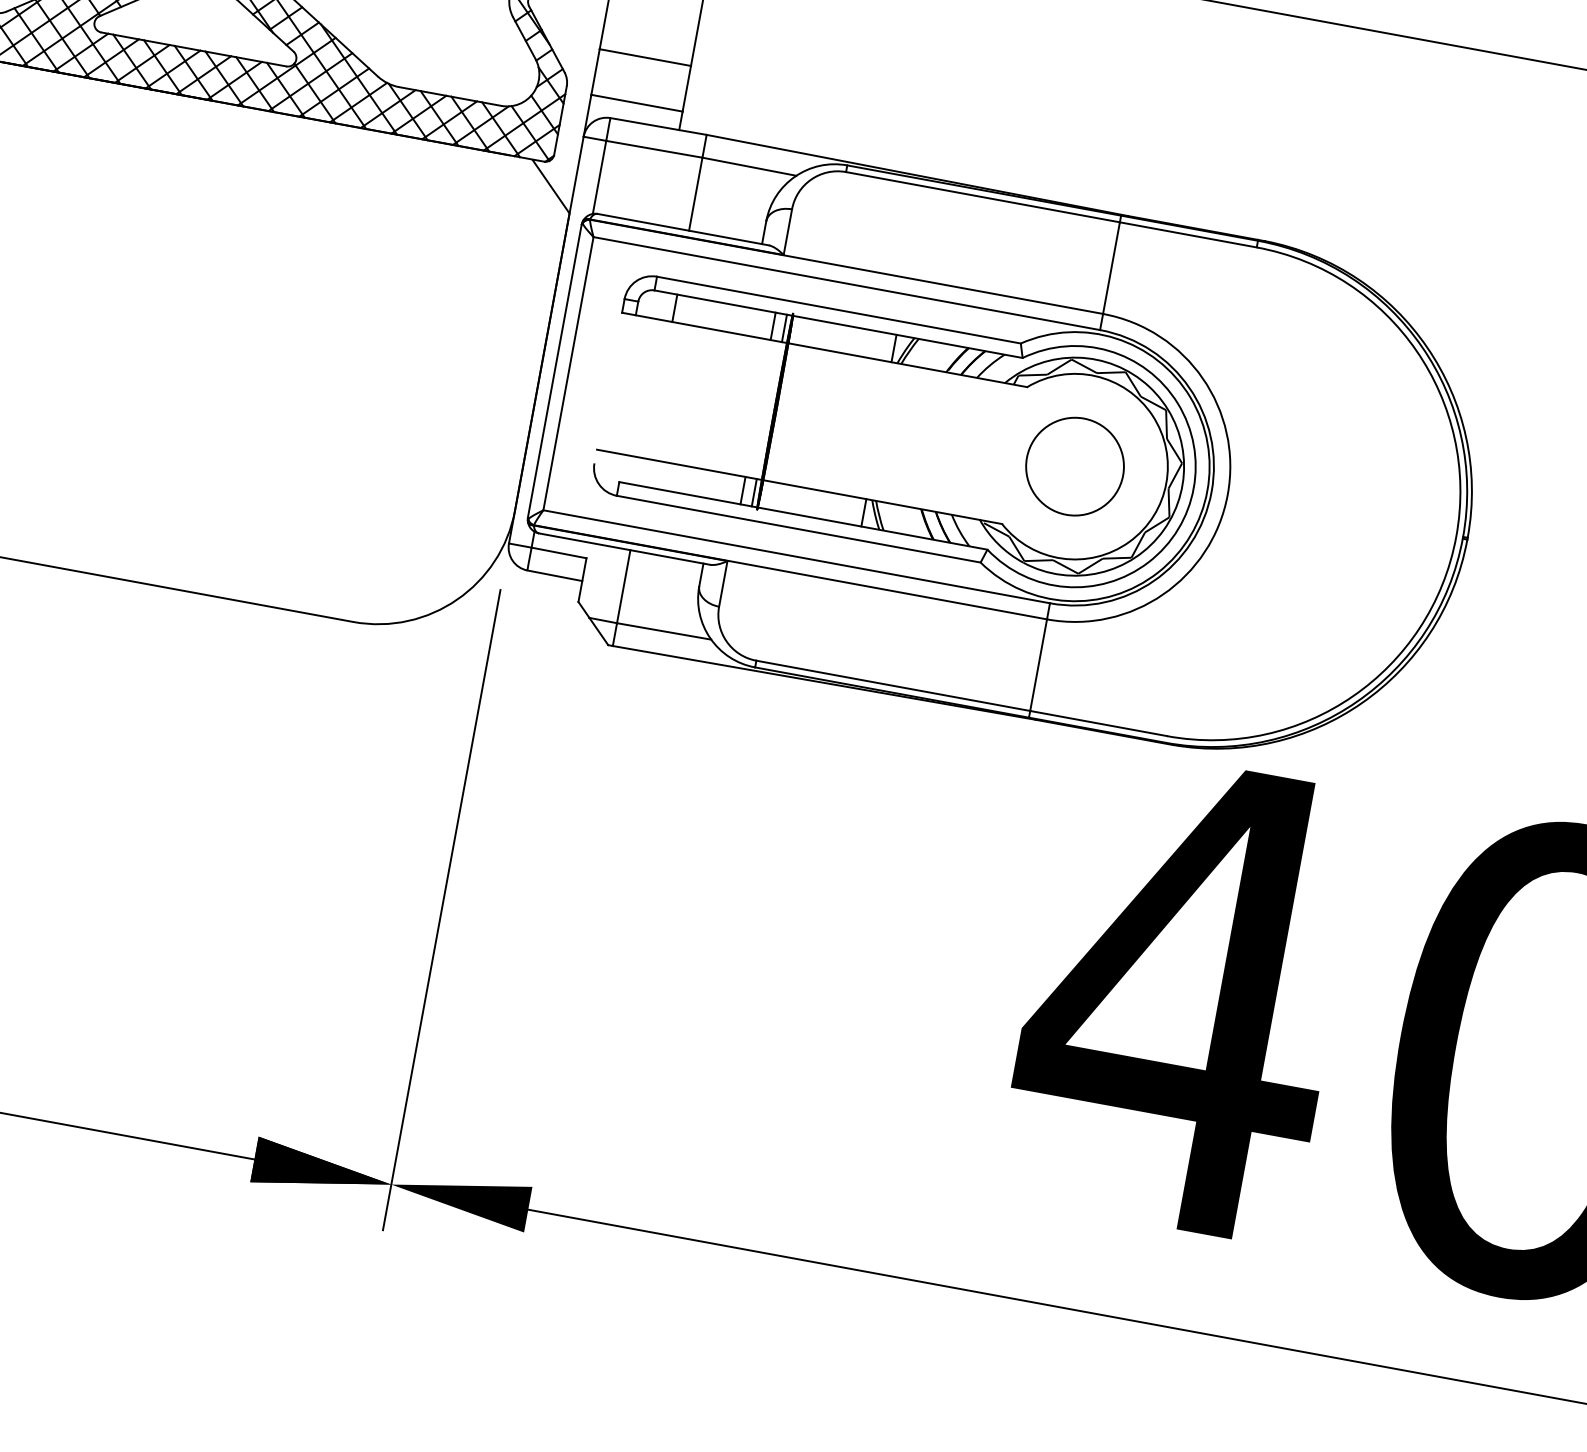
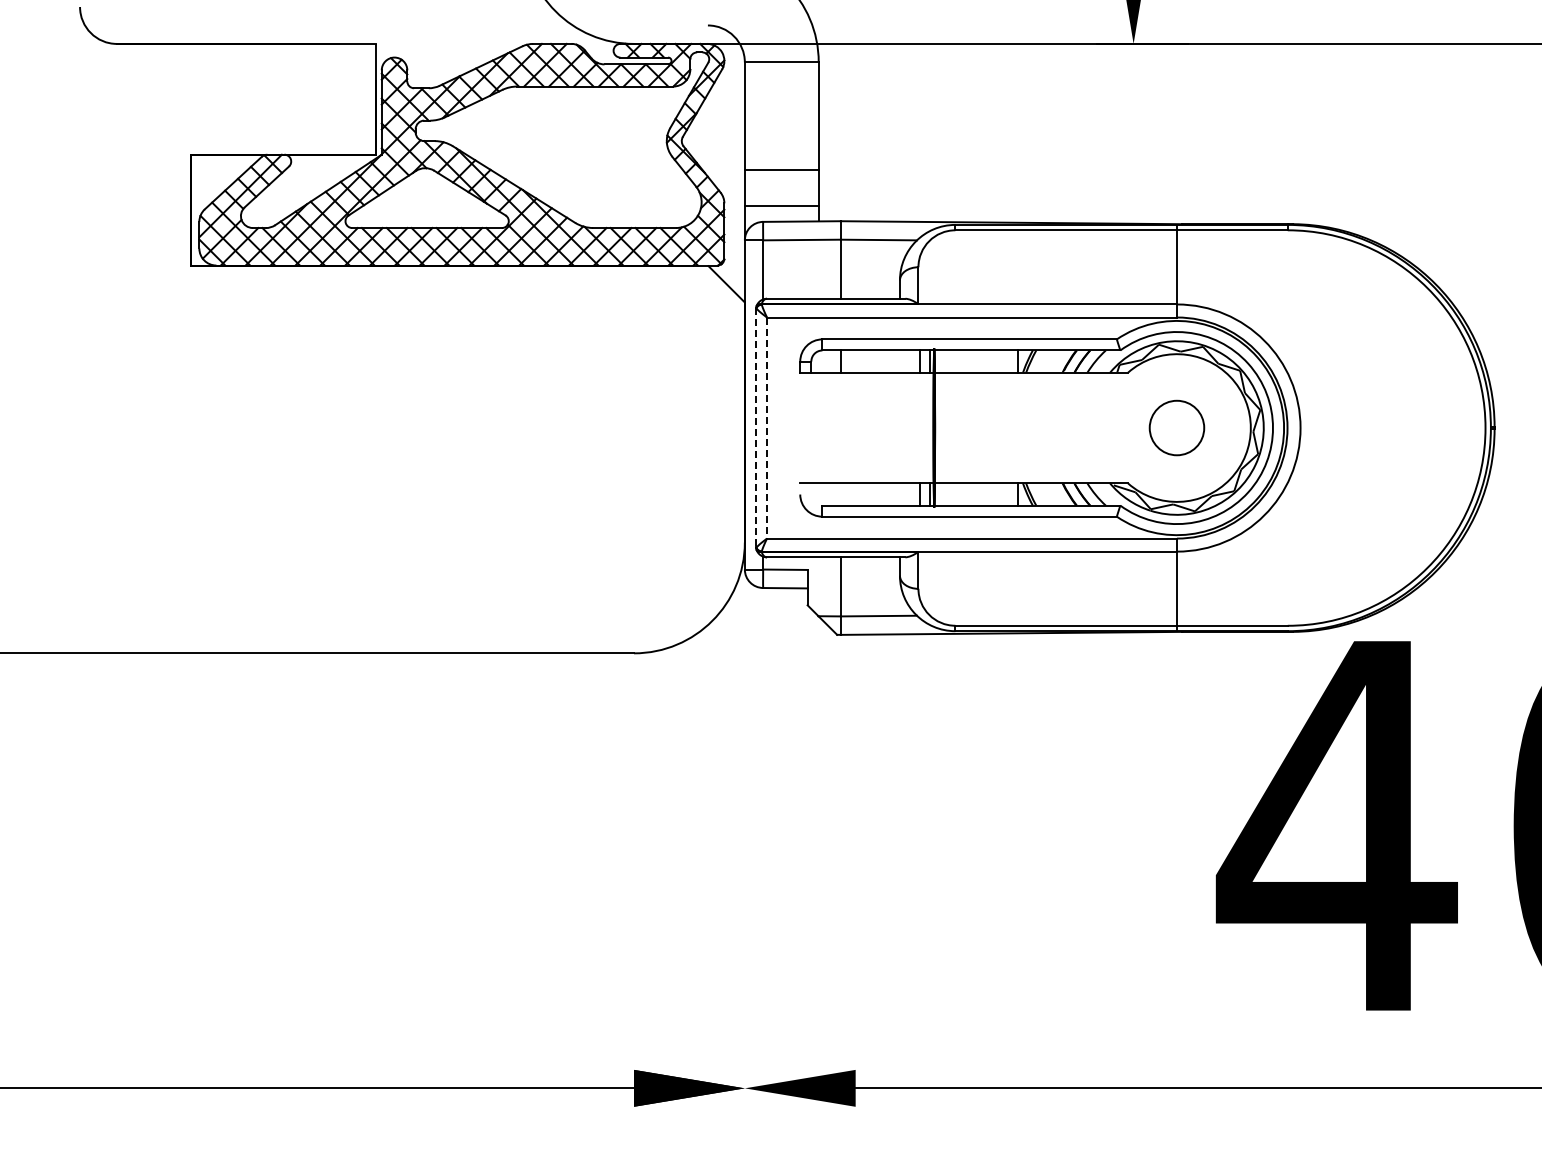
line: (554, 370) -> (755, 427), solid -> dashed
line: (568, 374) -> (767, 428), solid -> dashed
circle: (1074, 465) -> (1176, 427), size x0.7
line: (441, 910) -> (744, 866), removed

